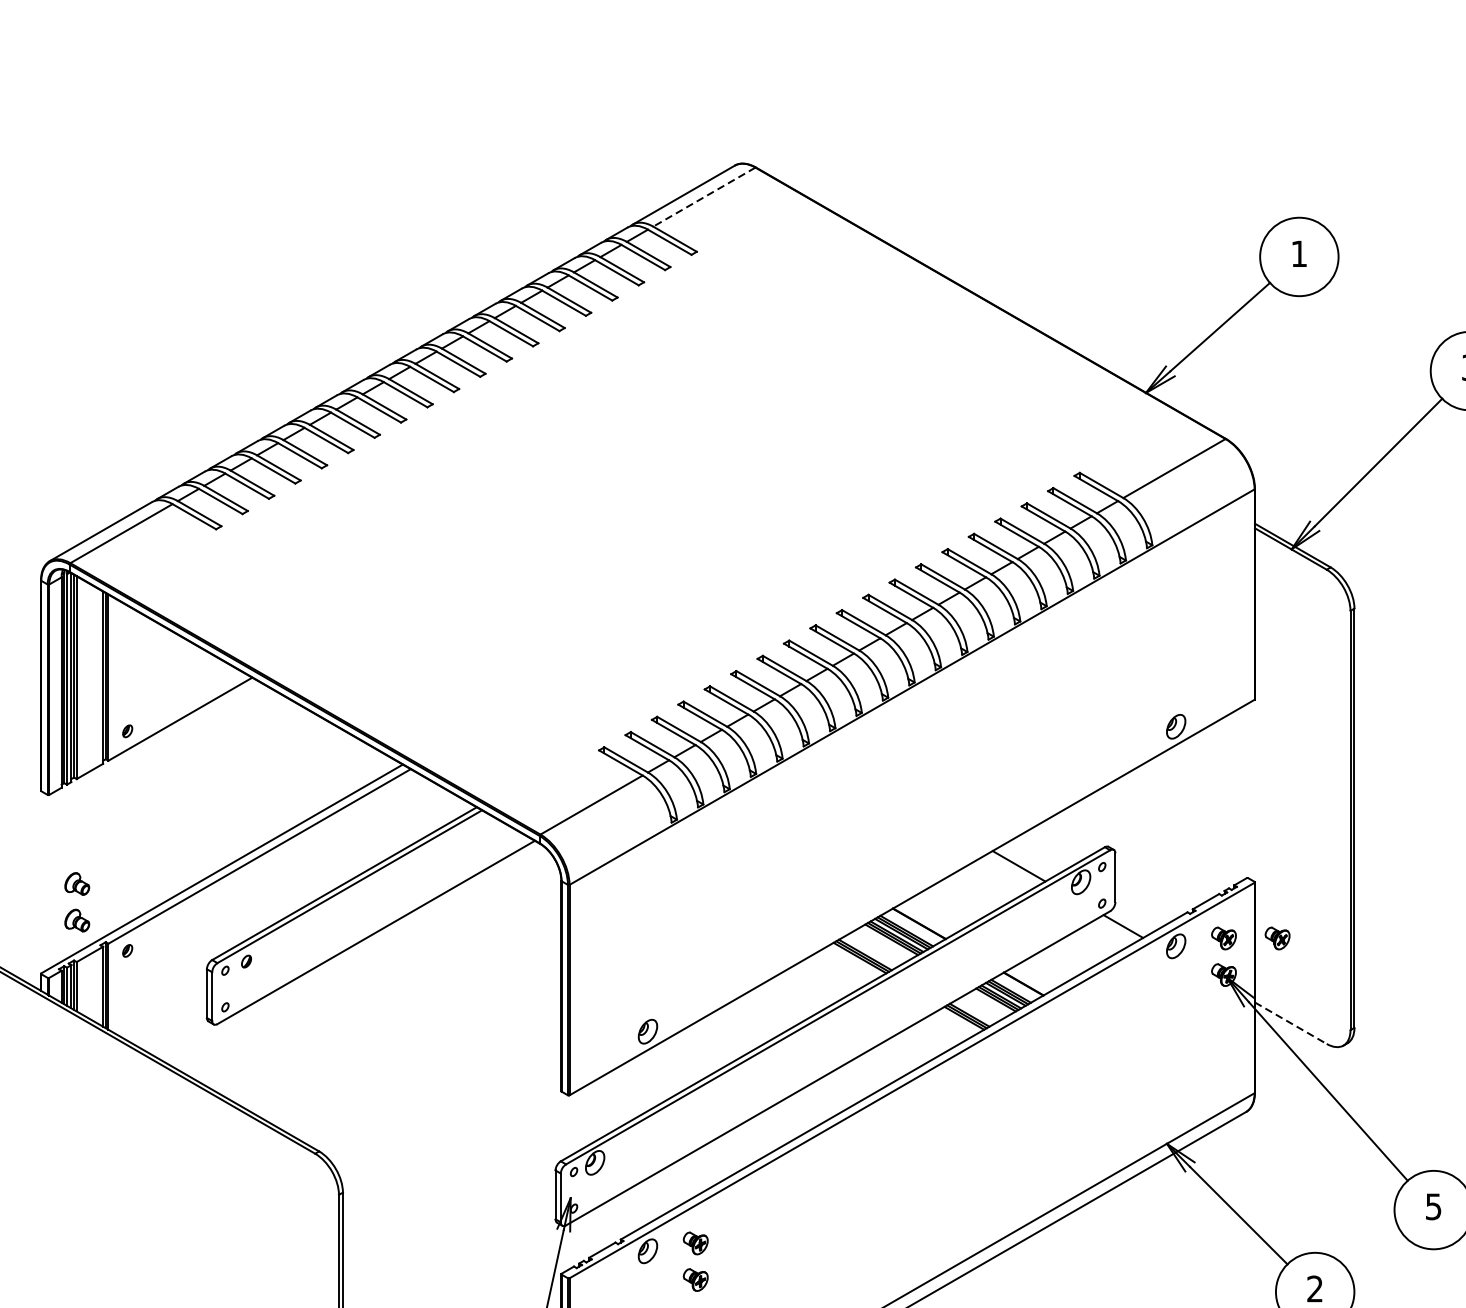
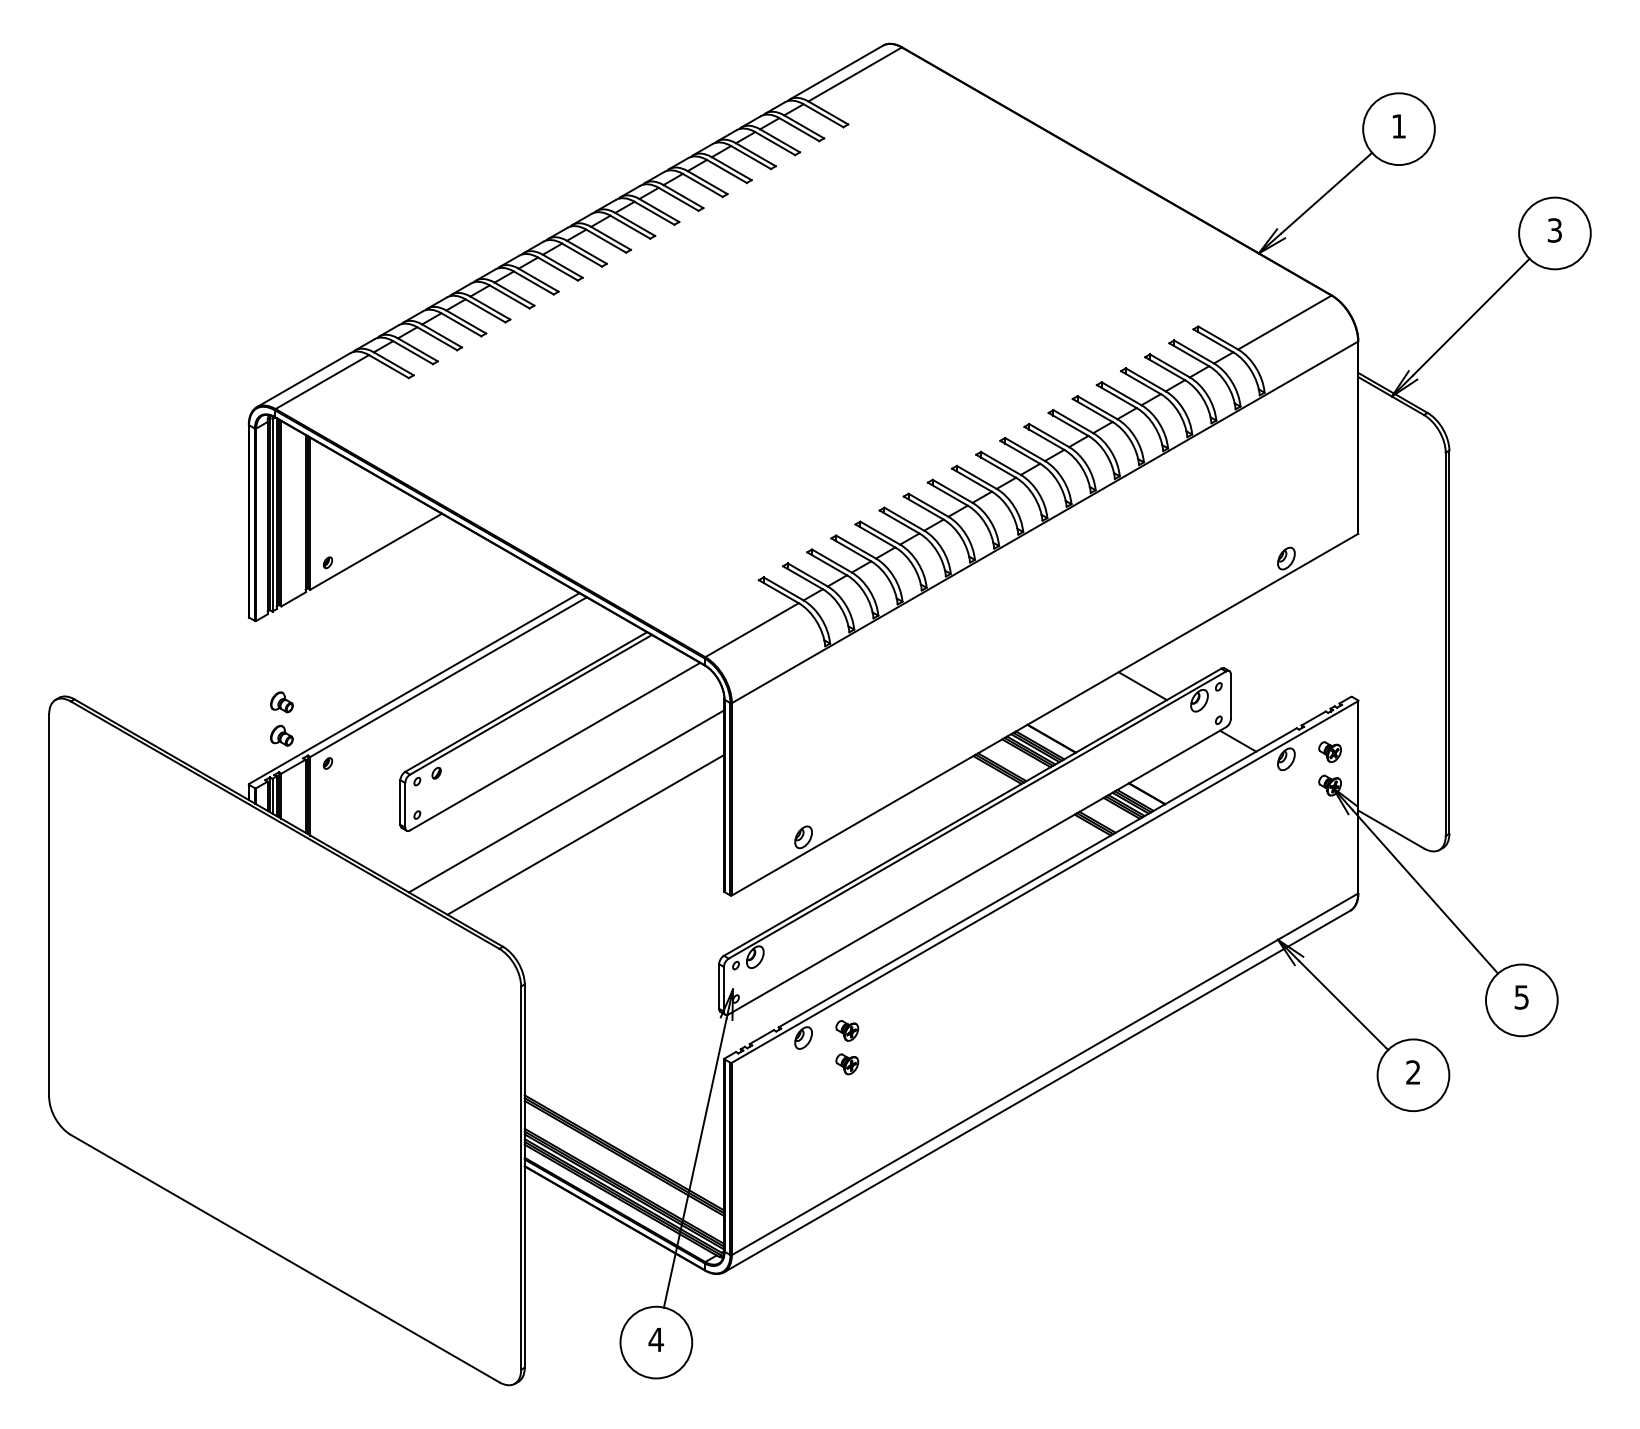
line: (704, 197) -> (855, 74), dashed -> solid
part: (1276, 937) -> (1378, 751), removed
line: (388, 992) -> (566, 801), added
line: (1291, 1023) -> (1391, 829), dashed -> solid
line: (409, 1028) -> (585, 834), added

